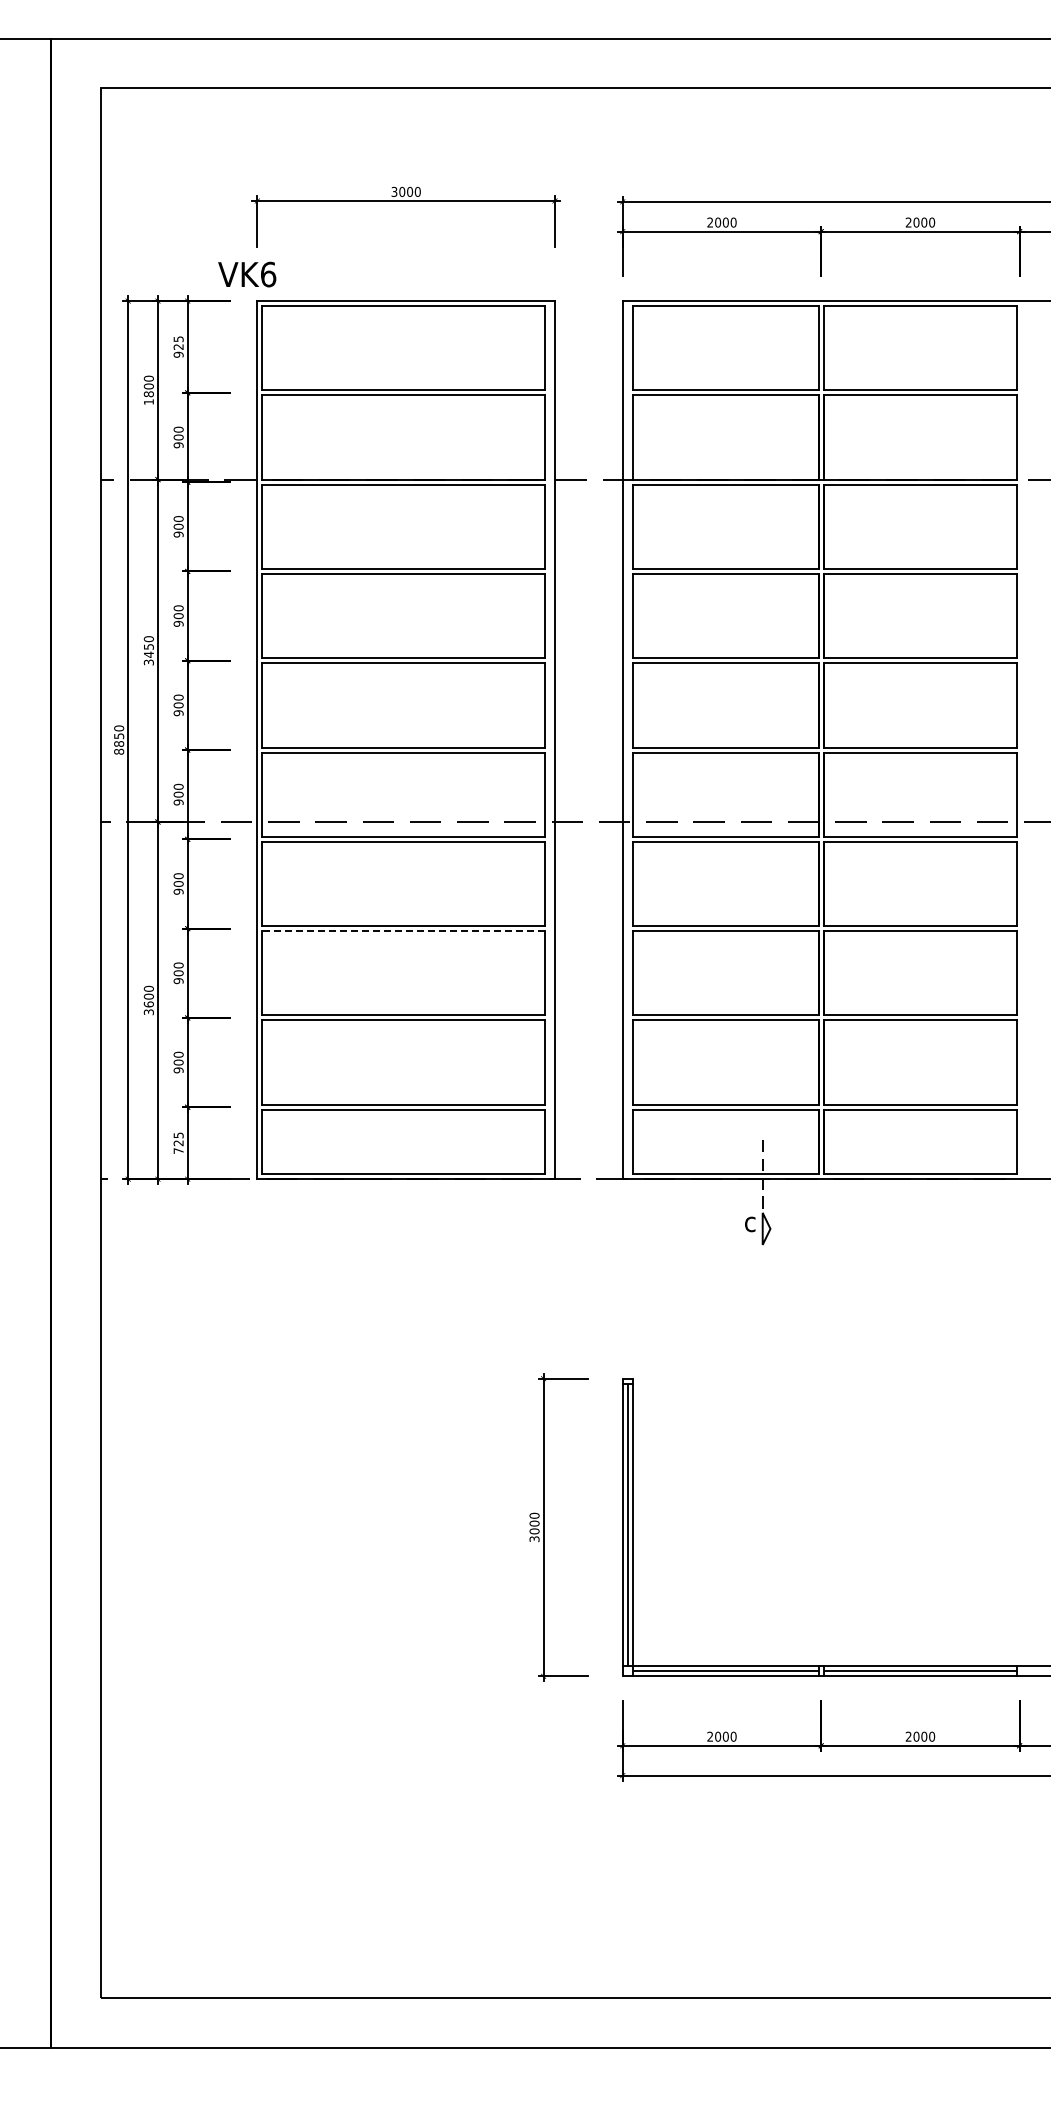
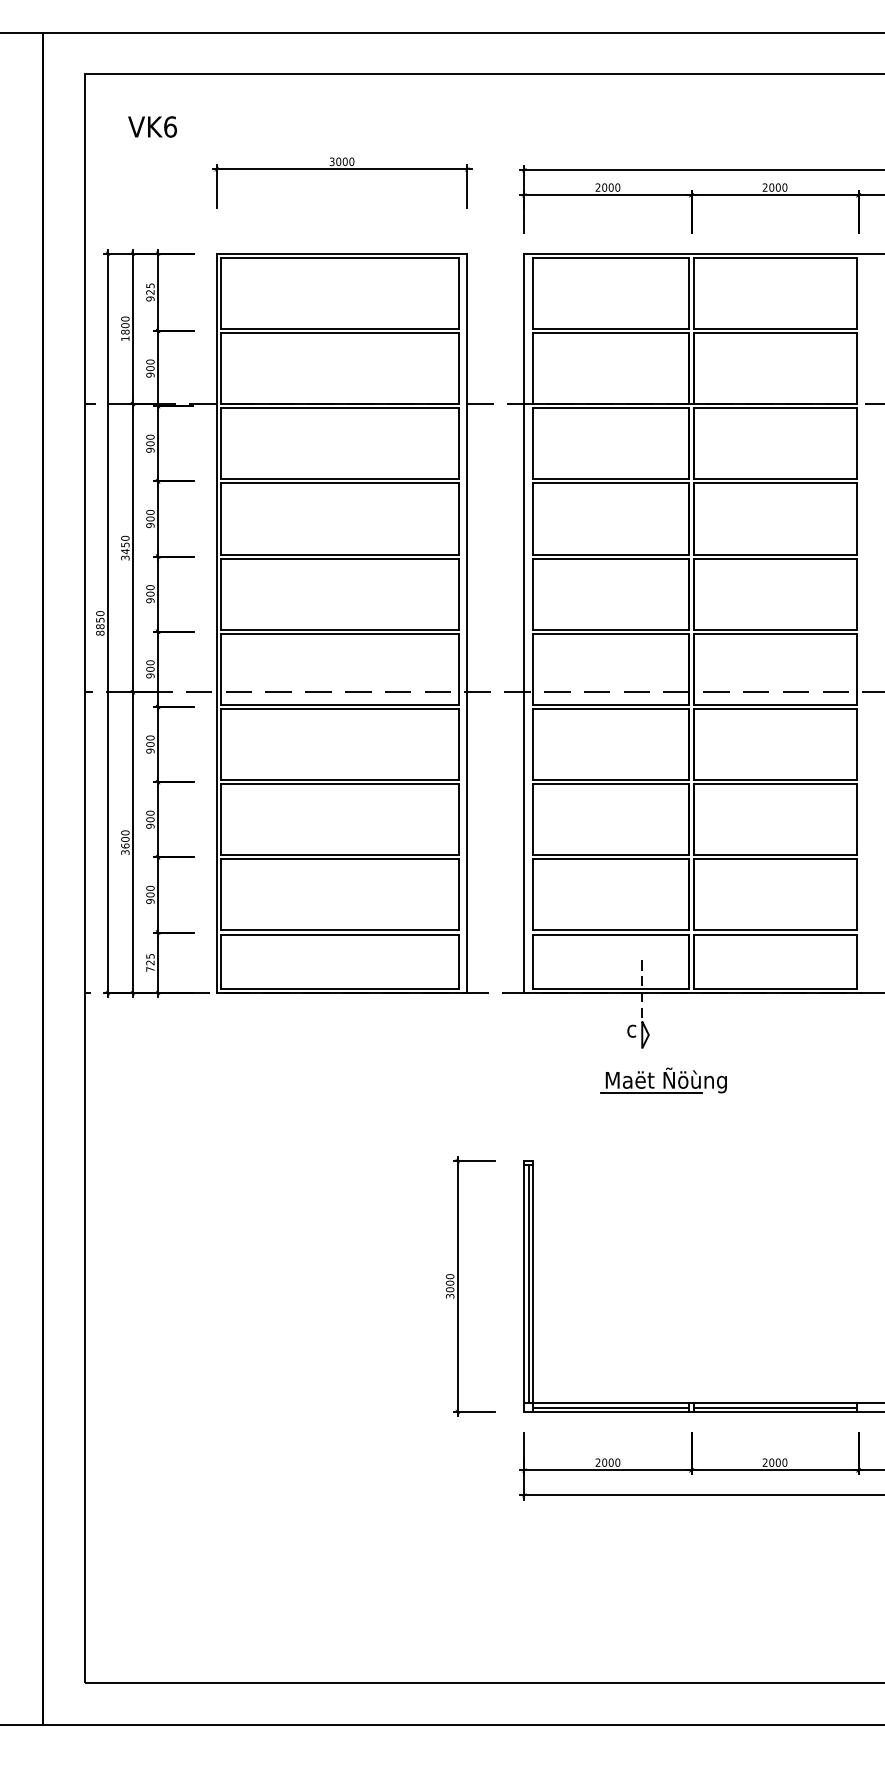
text: (247, 274) -> (152, 126), moved
line: (403, 931) -> (339, 784), dashed -> solid
part: (787, 1282) -> (663, 1080), added

